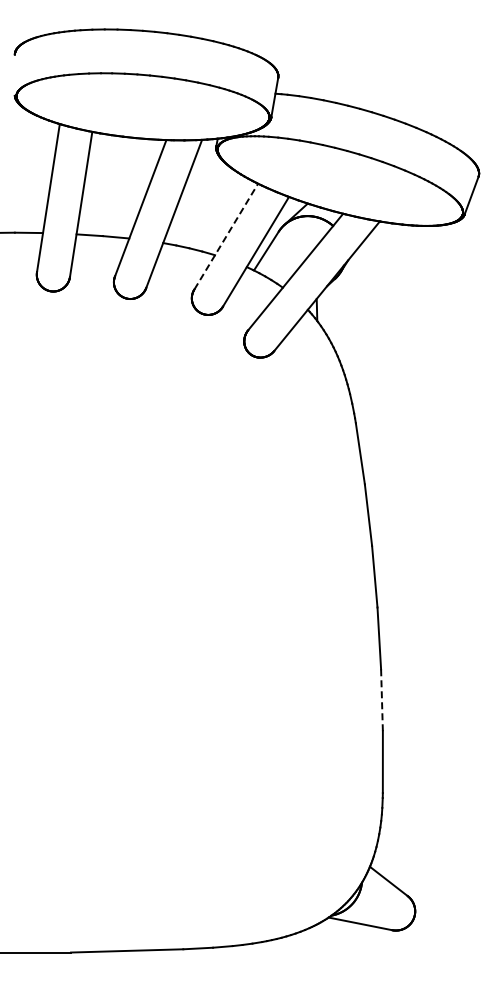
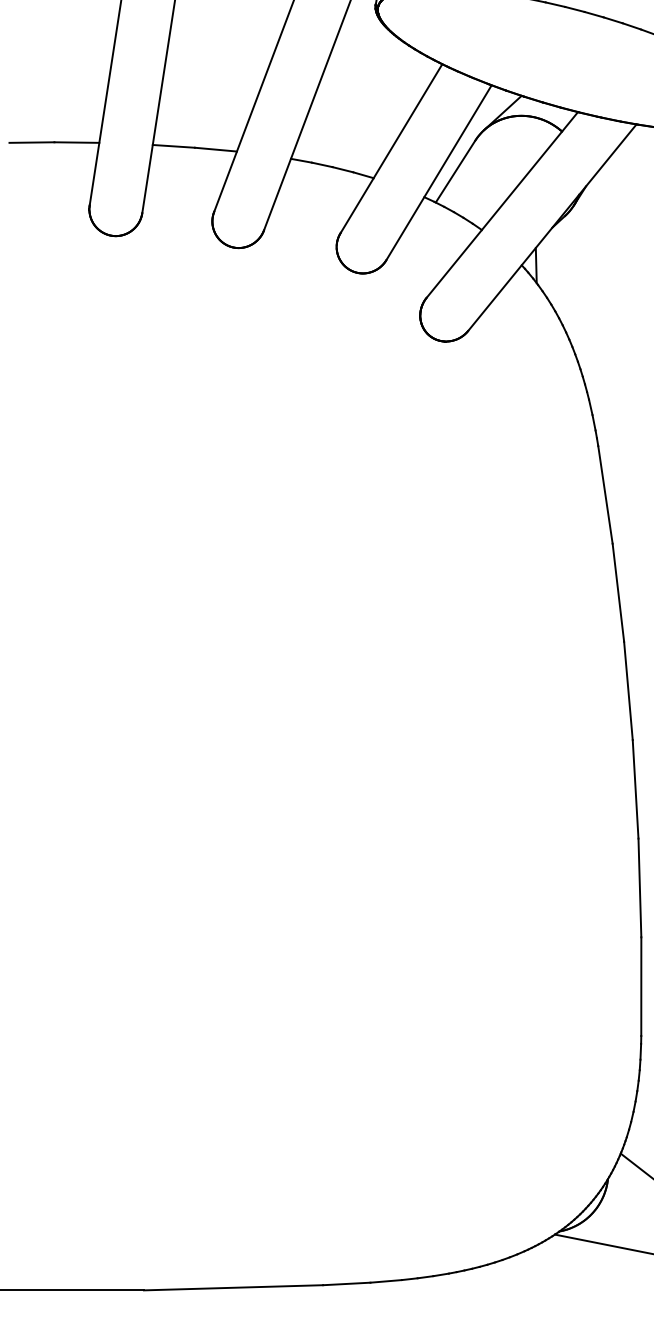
line: (226, 236) -> (391, 148), dashed -> solid
line: (381, 700) -> (639, 888), dashed -> solid

